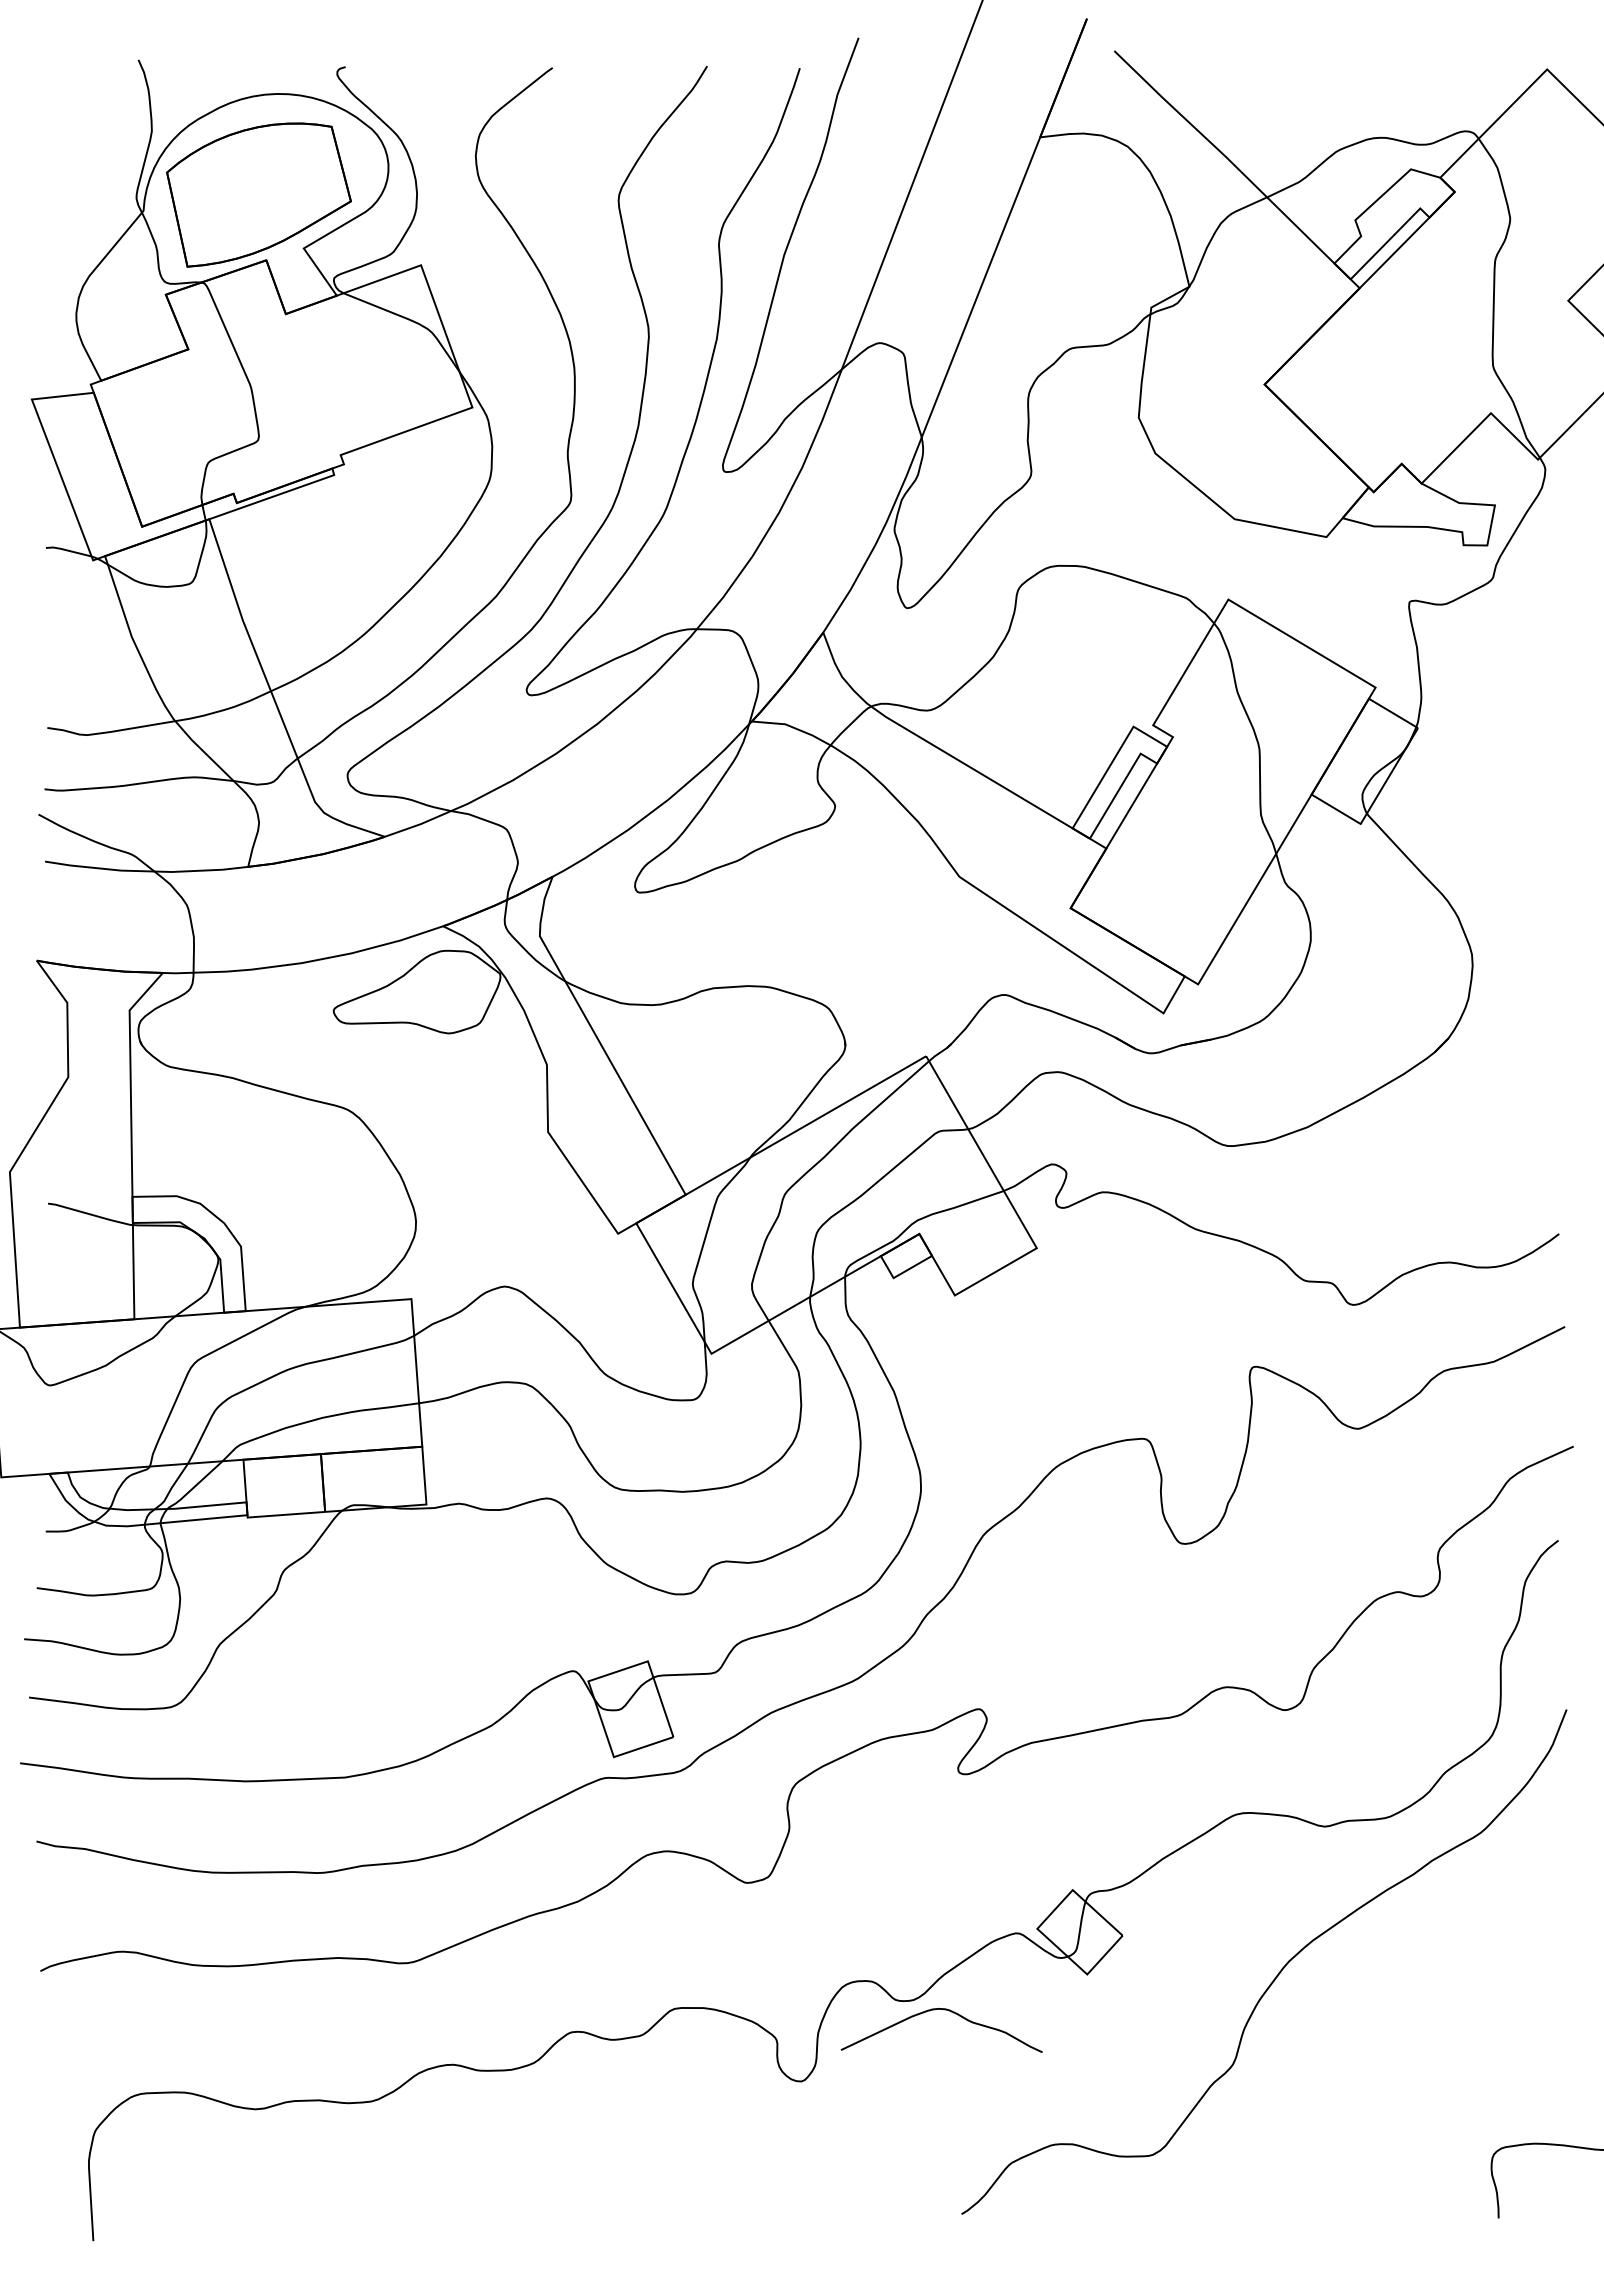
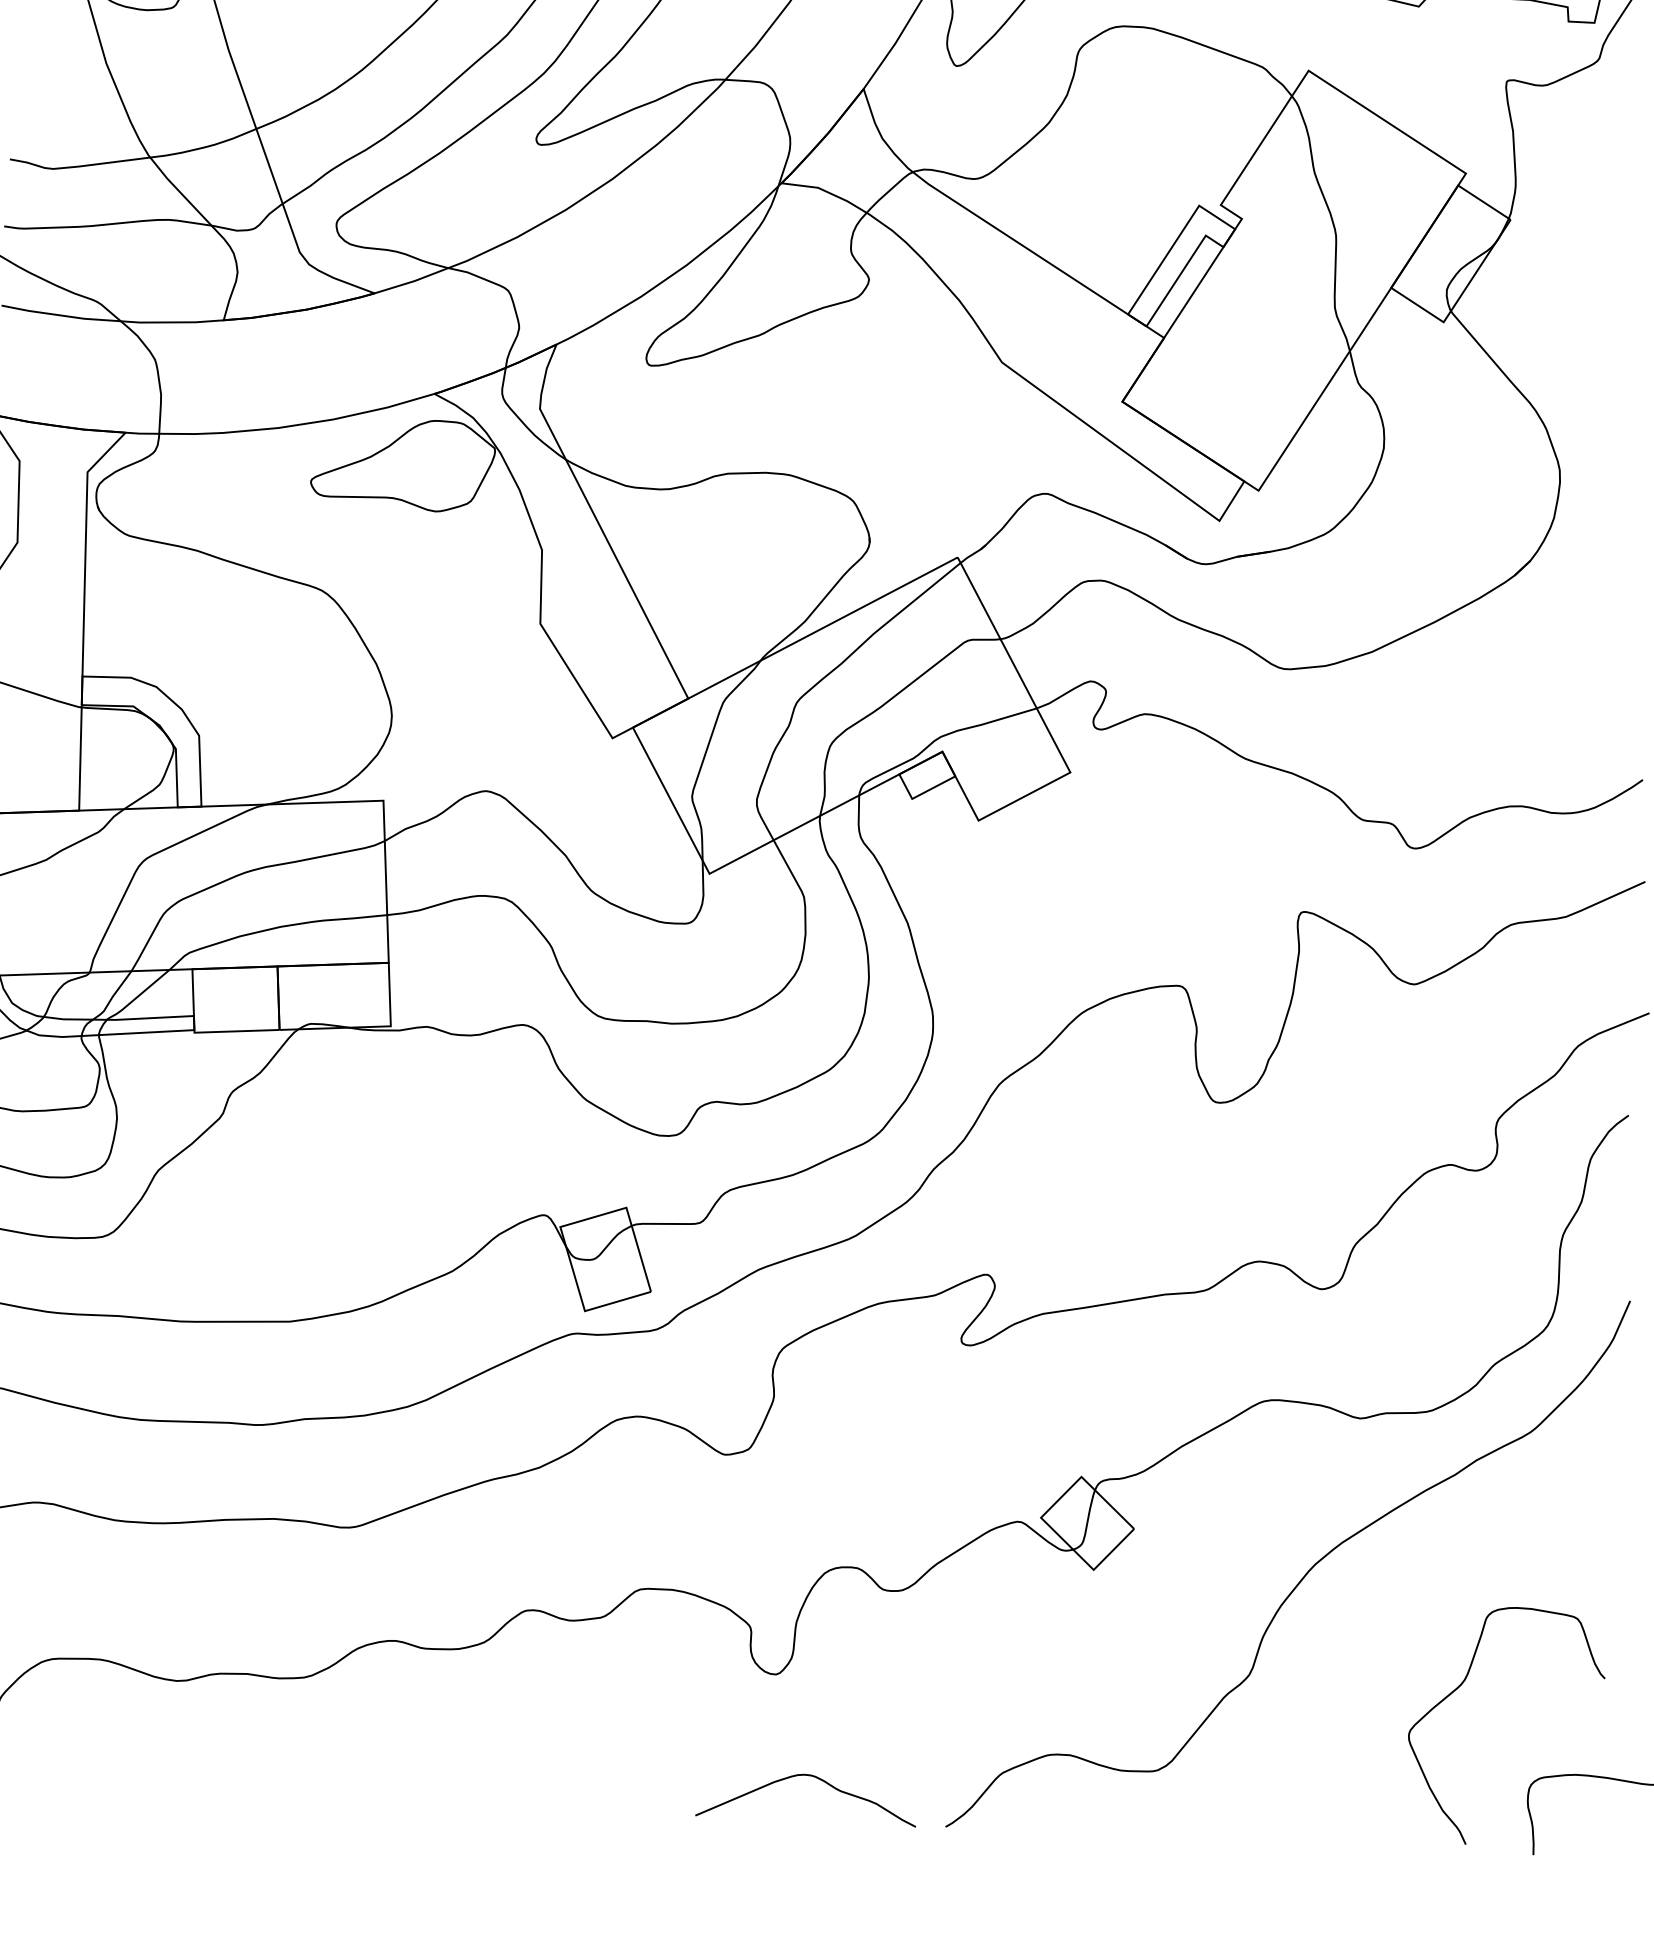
curve: (944, 2010) -> (810, 1776), moved
curve: (1426, 2067) -> (1461, 1686), added

